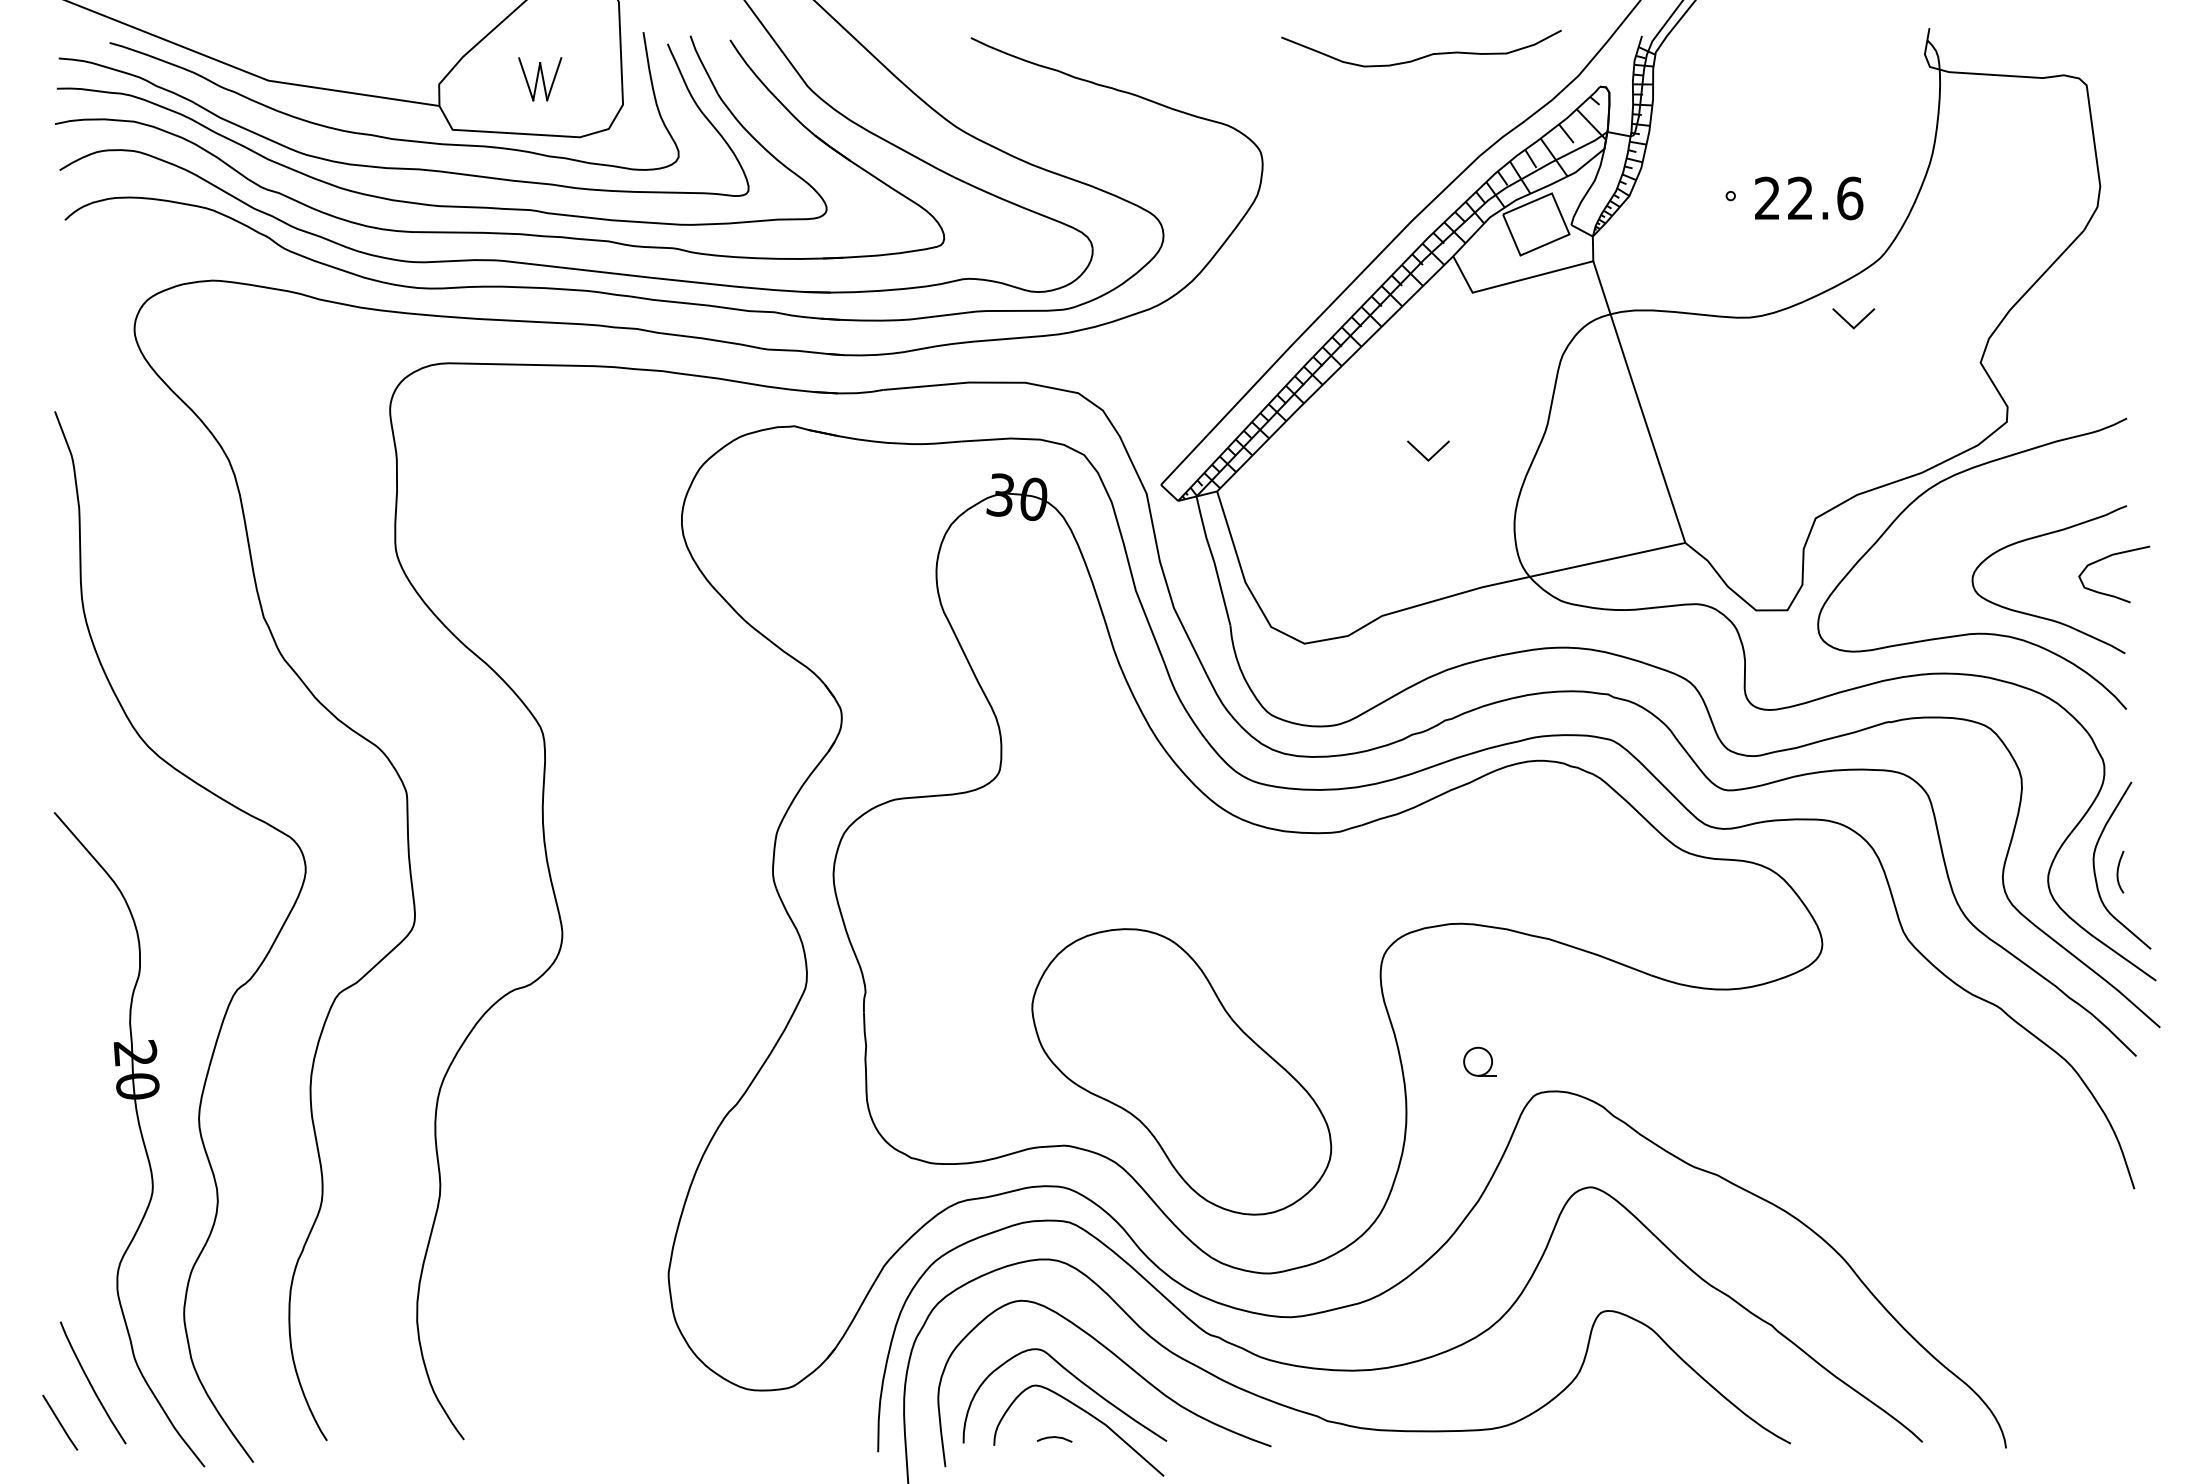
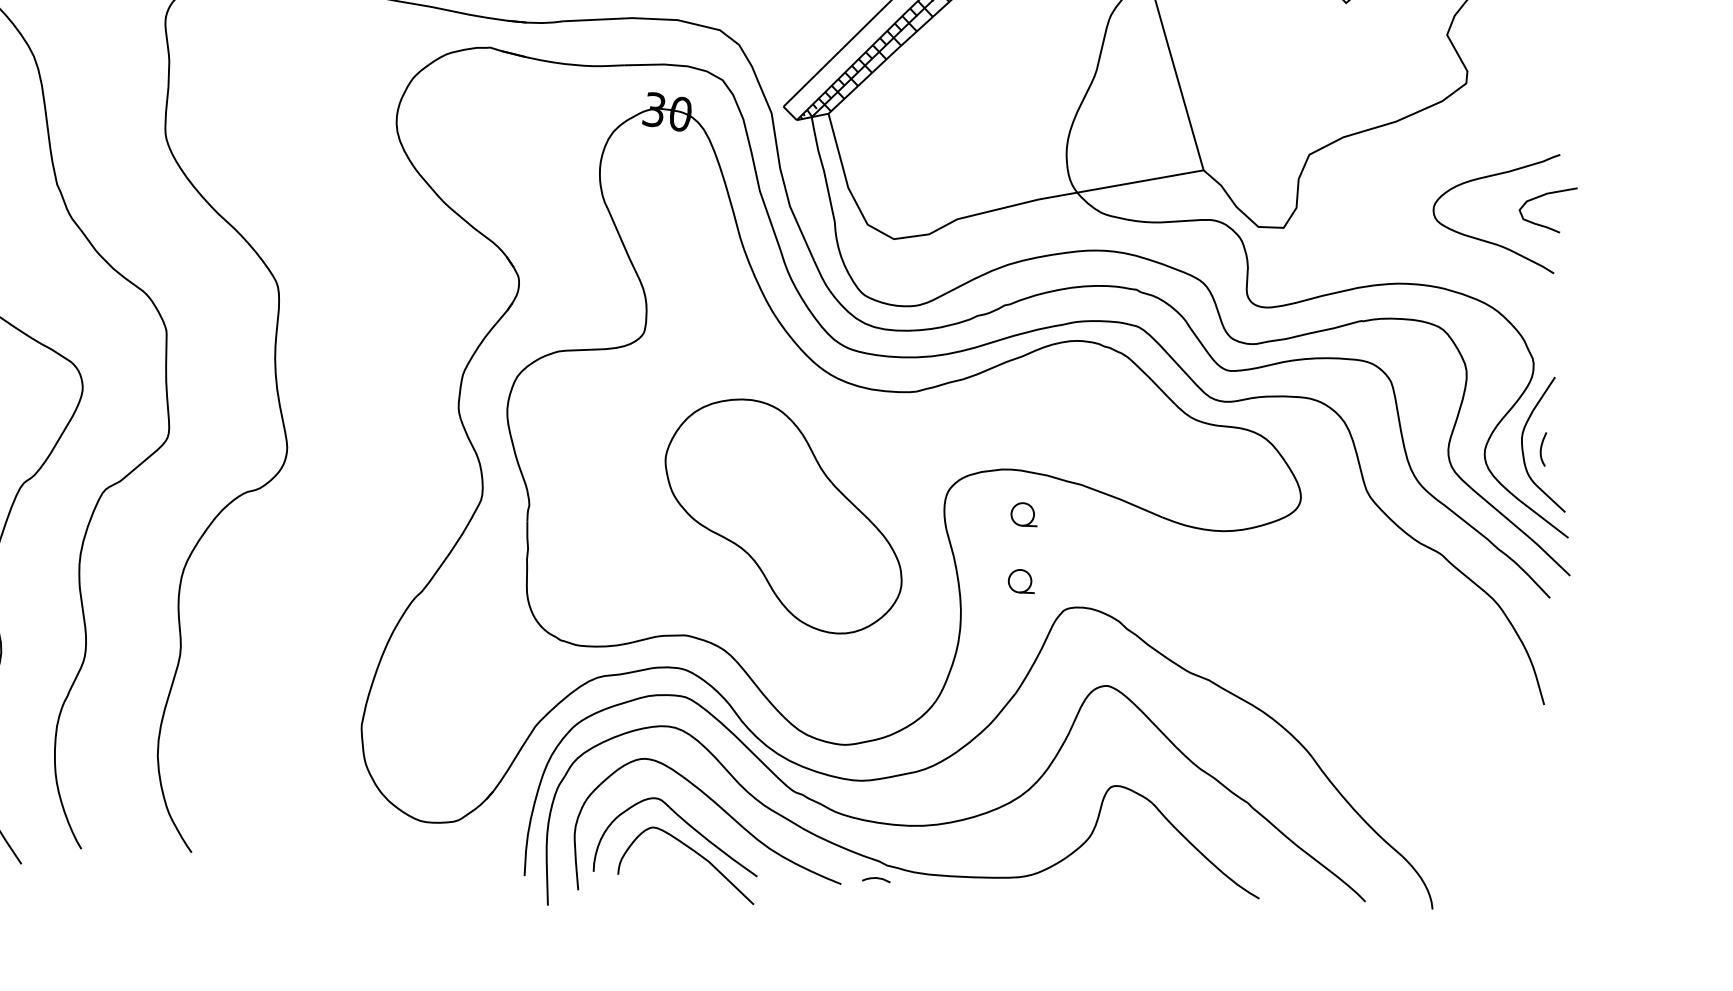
part: (1423, 454) -> (995, 90), removed
curve: (1976, 632) -> (1435, 251), removed
part: (1479, 978) -> (1023, 514), added
part: (1181, 1071) -> (783, 515), moved
curve: (1054, 1437) -> (876, 878), moved

